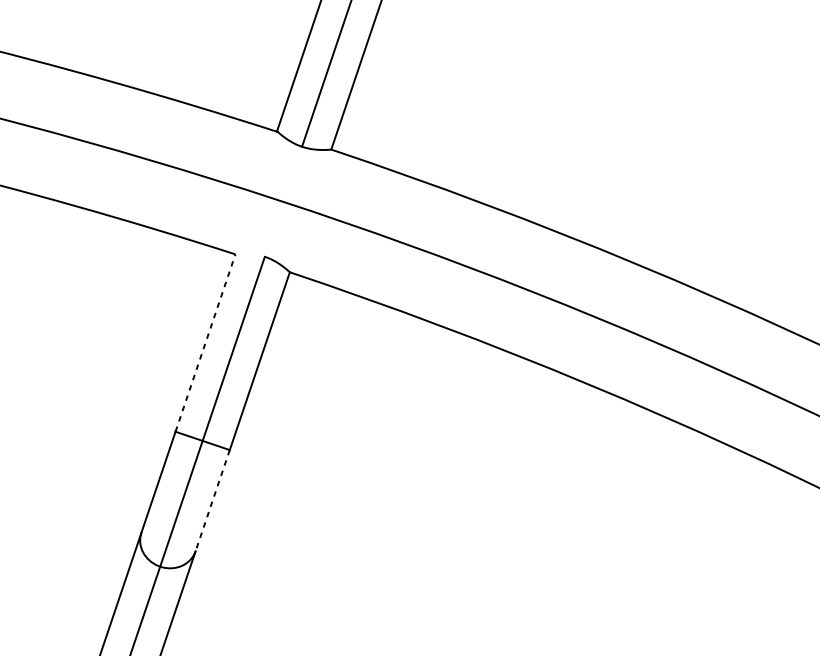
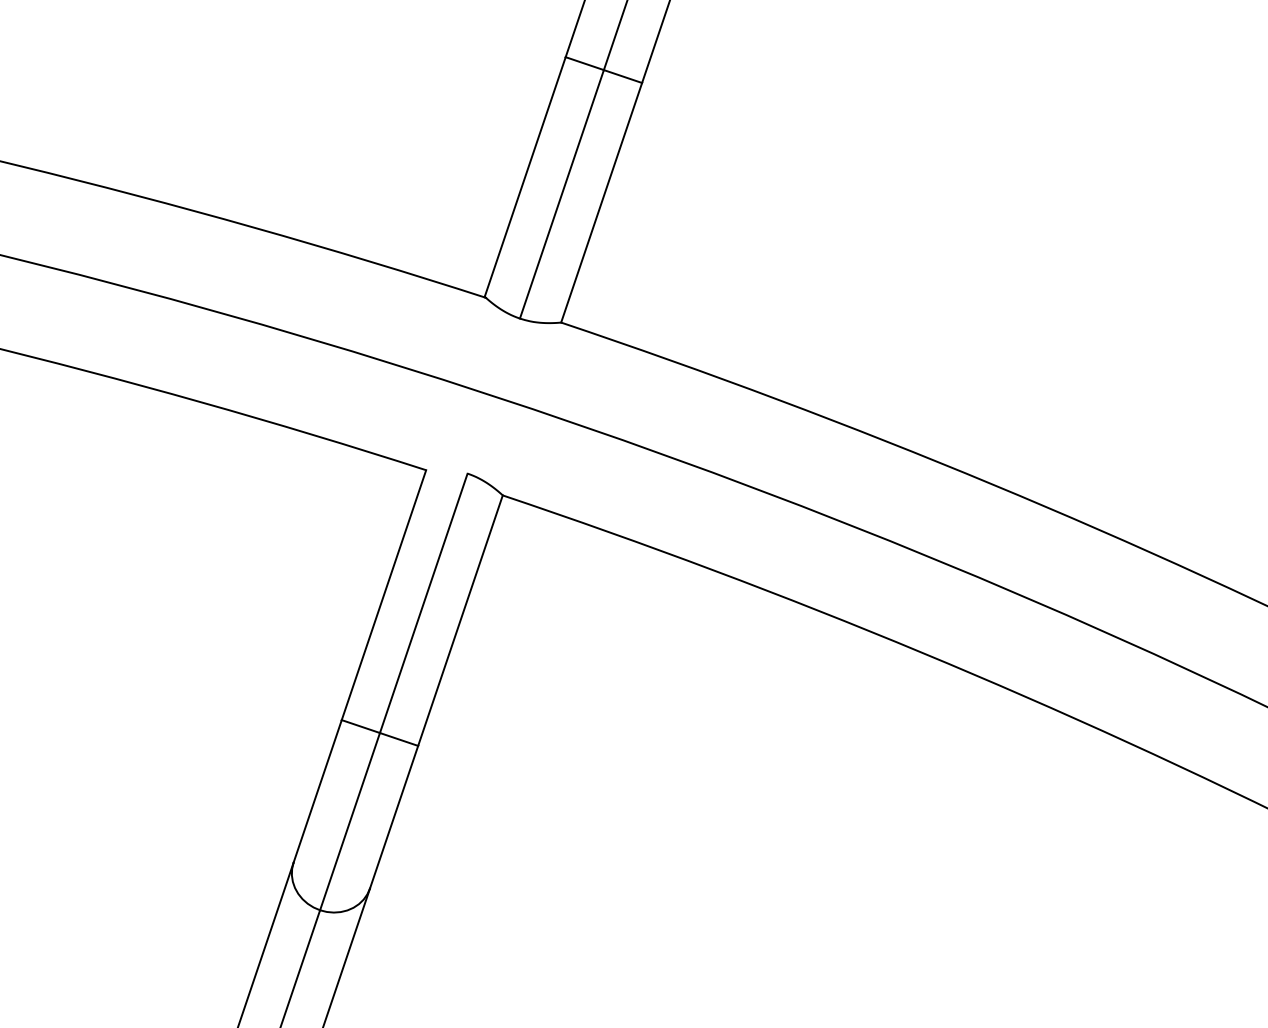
line: (205, 343) -> (383, 595), dashed -> solid
line: (212, 500) -> (393, 817), dashed -> solid

